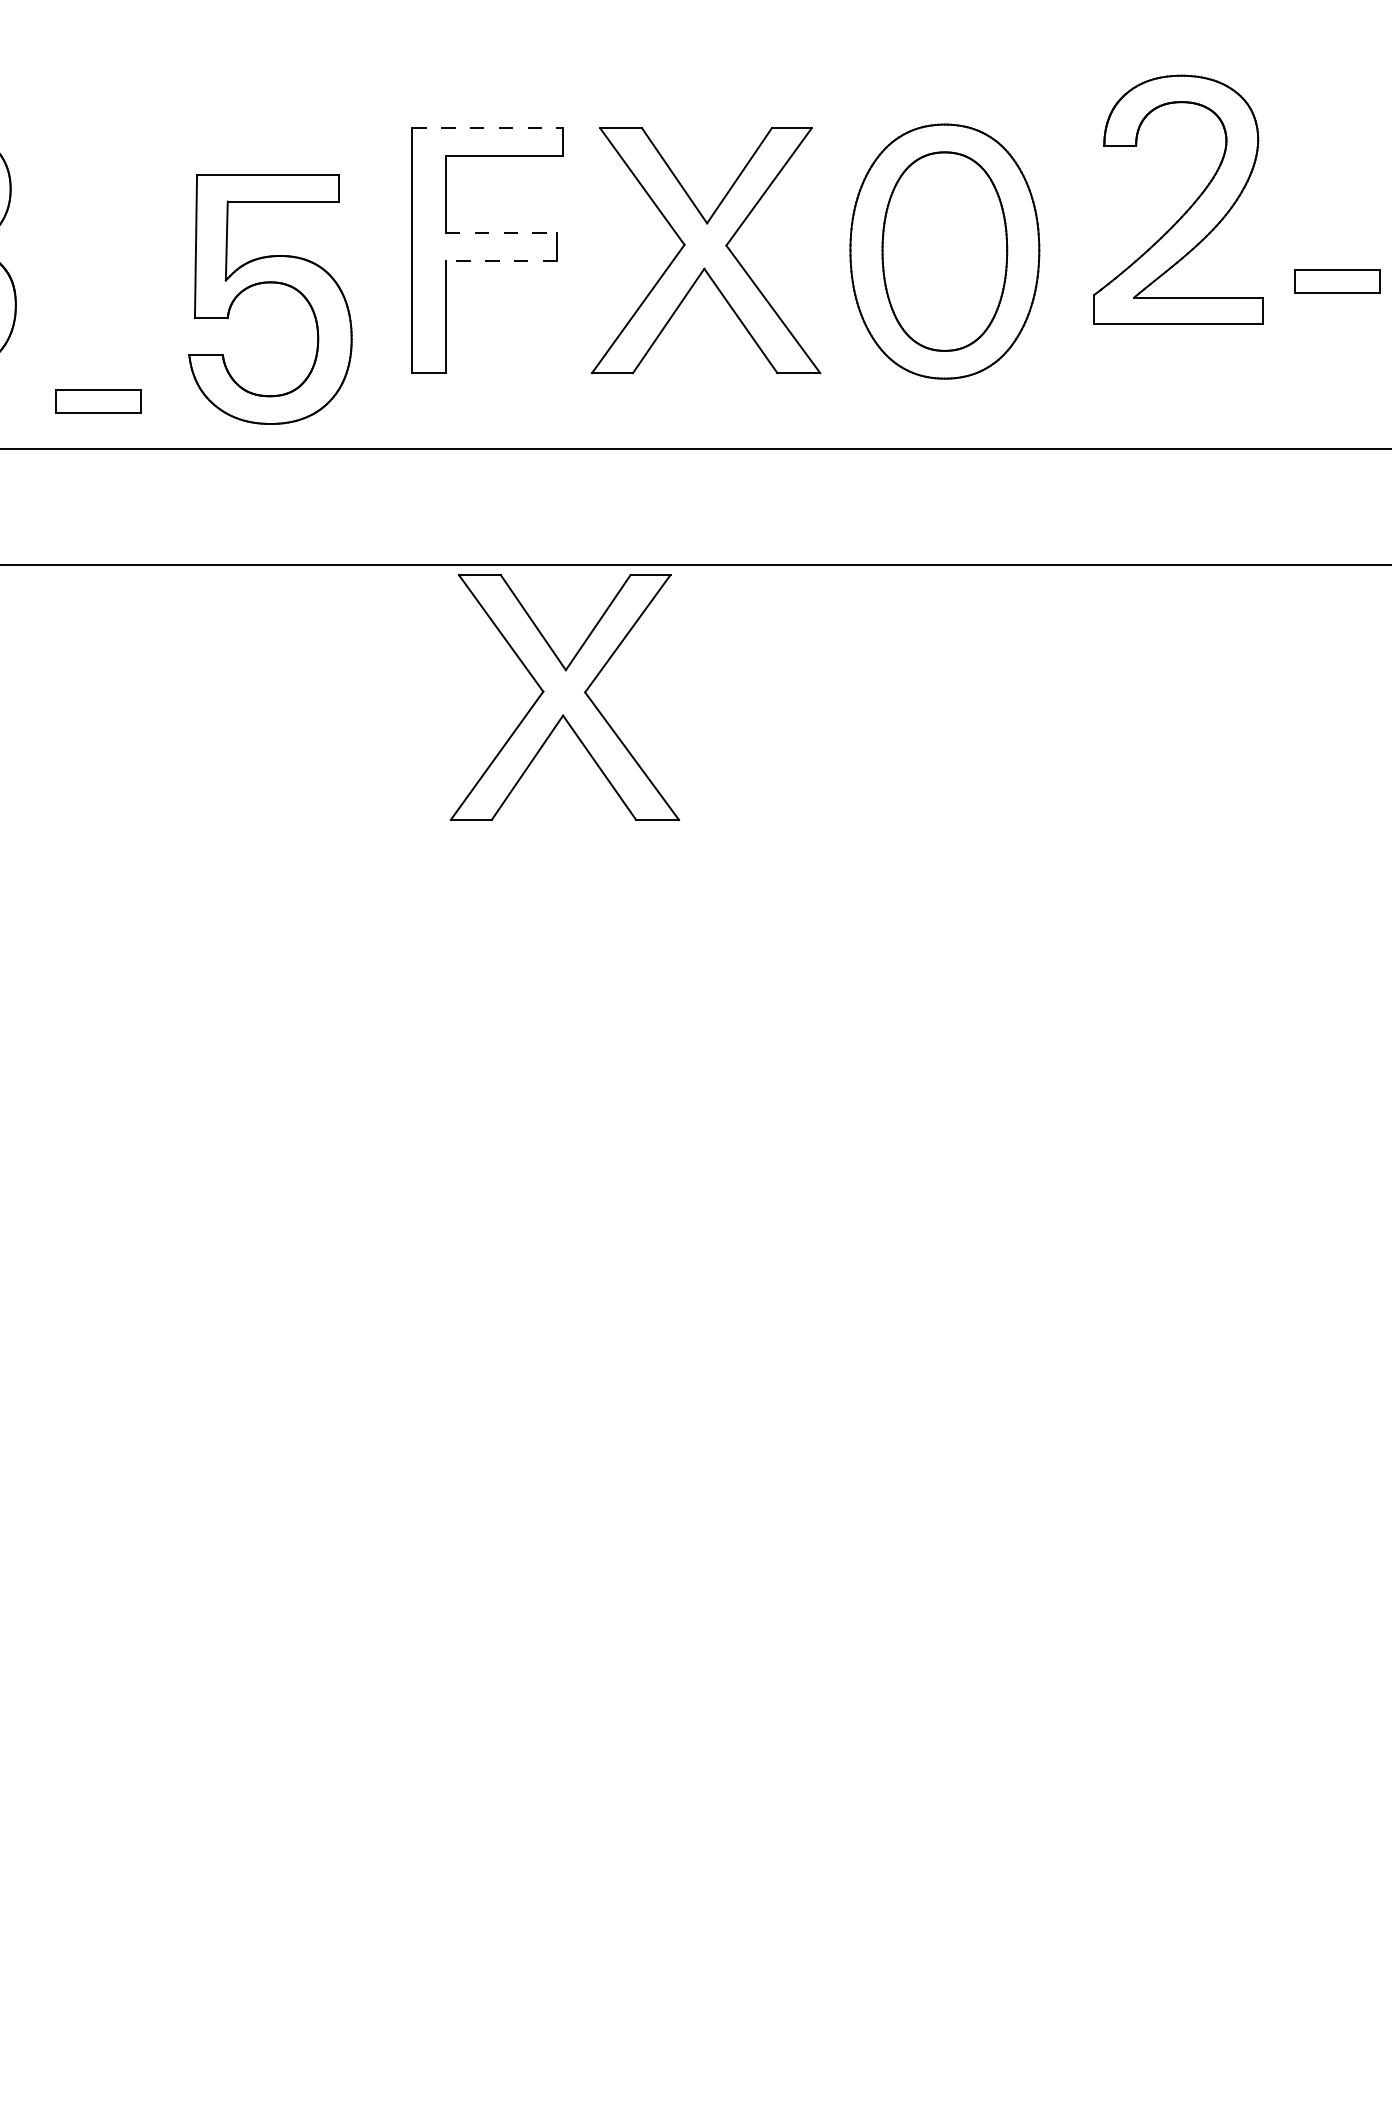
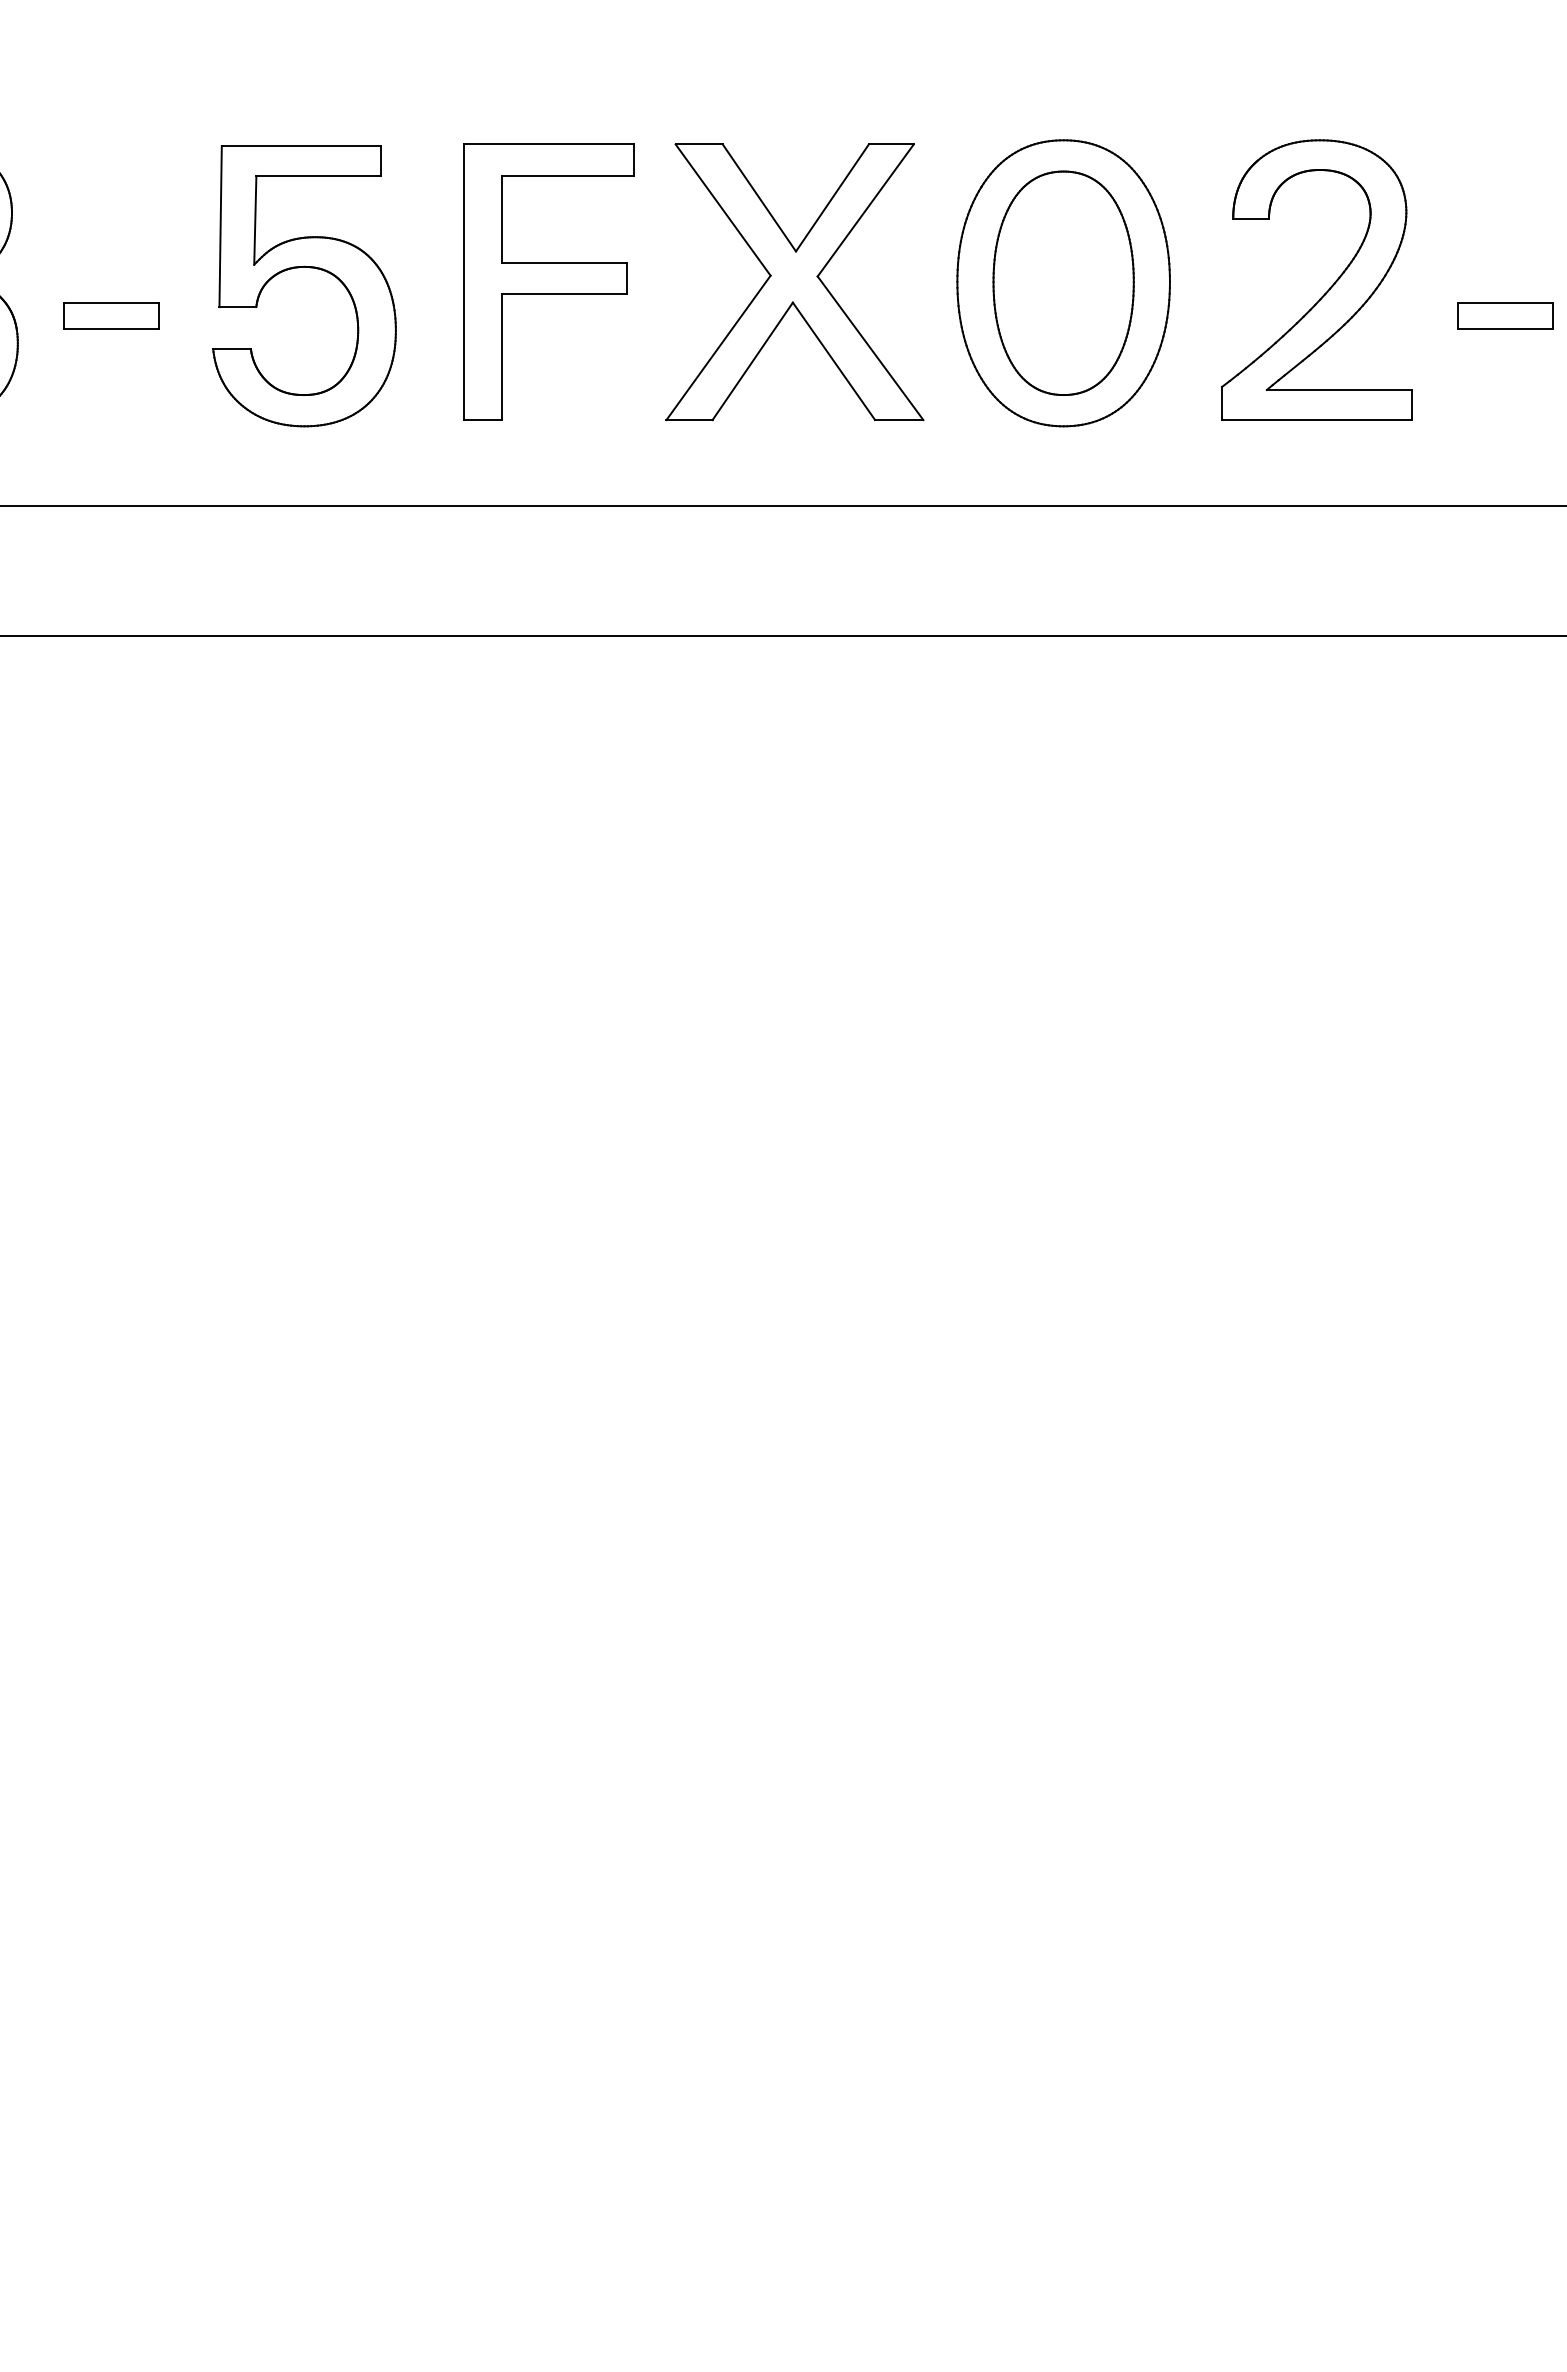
line: (488, 128) -> (549, 144), dashed -> solid
part: (1189, 207) -> (1328, 288), moved
line: (501, 233) -> (564, 262), dashed -> solid
line: (501, 260) -> (564, 293), dashed -> solid
part: (265, 283) -> (298, 268), moved
part: (99, 401) -> (111, 315), moved
part: (564, 697) -> (635, 785), removed

